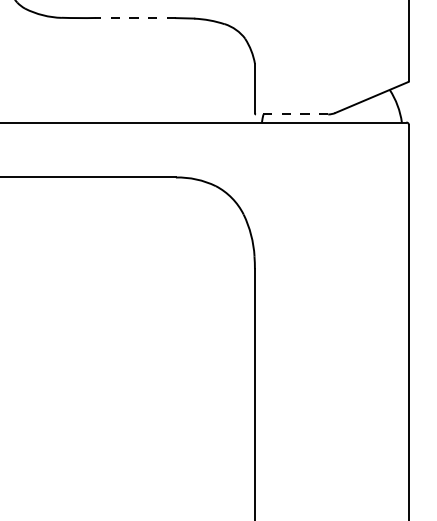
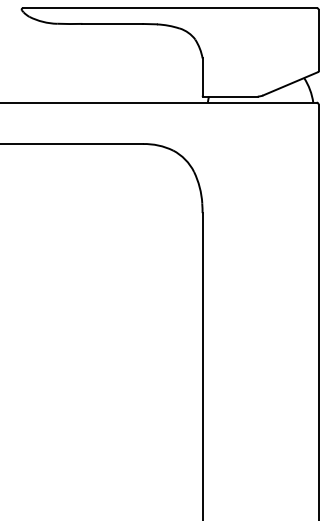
line: (135, 17) -> (112, 23), dashed -> solid
line: (291, 114) -> (230, 96), dashed -> solid

